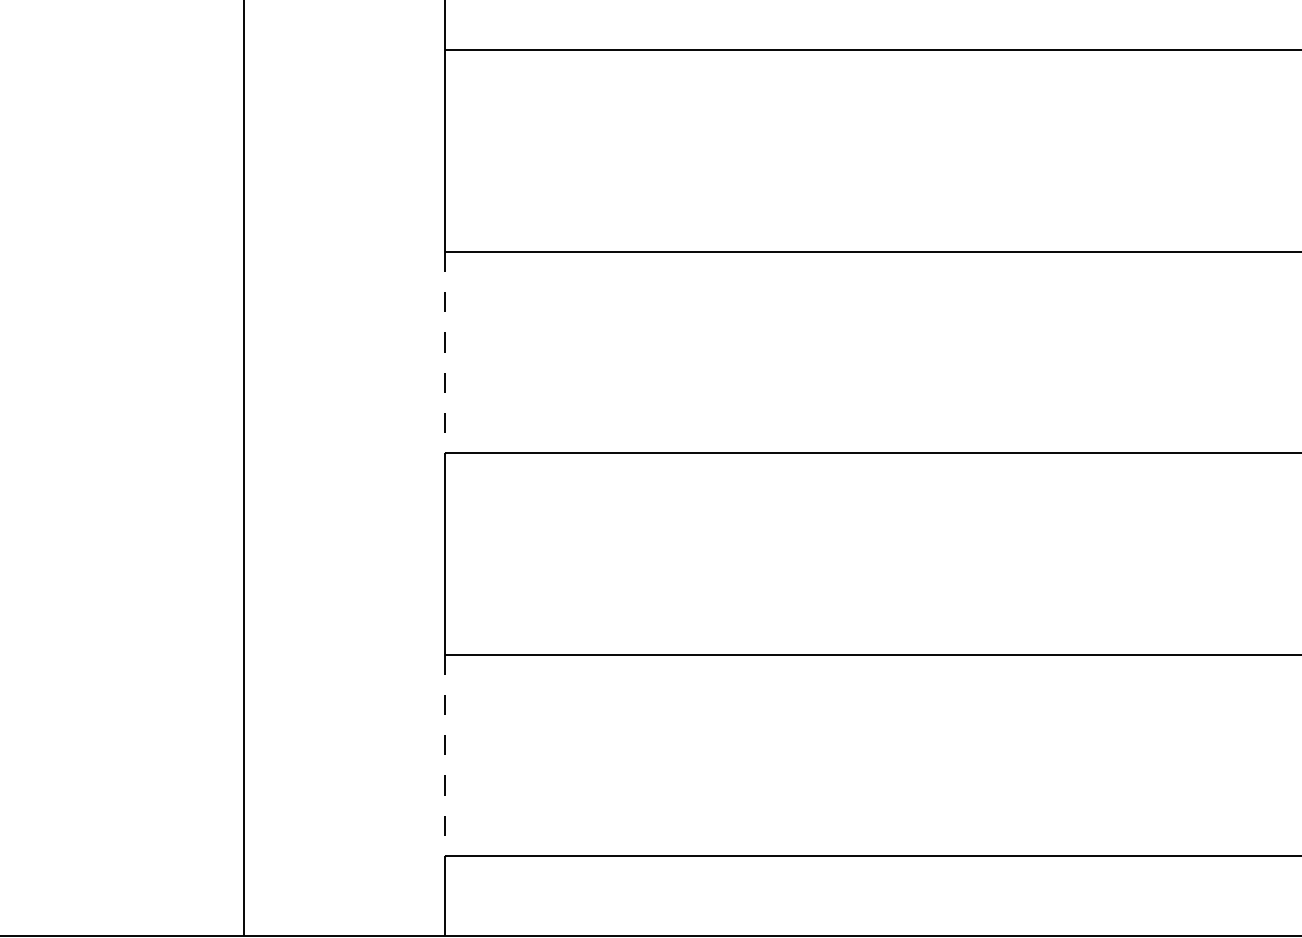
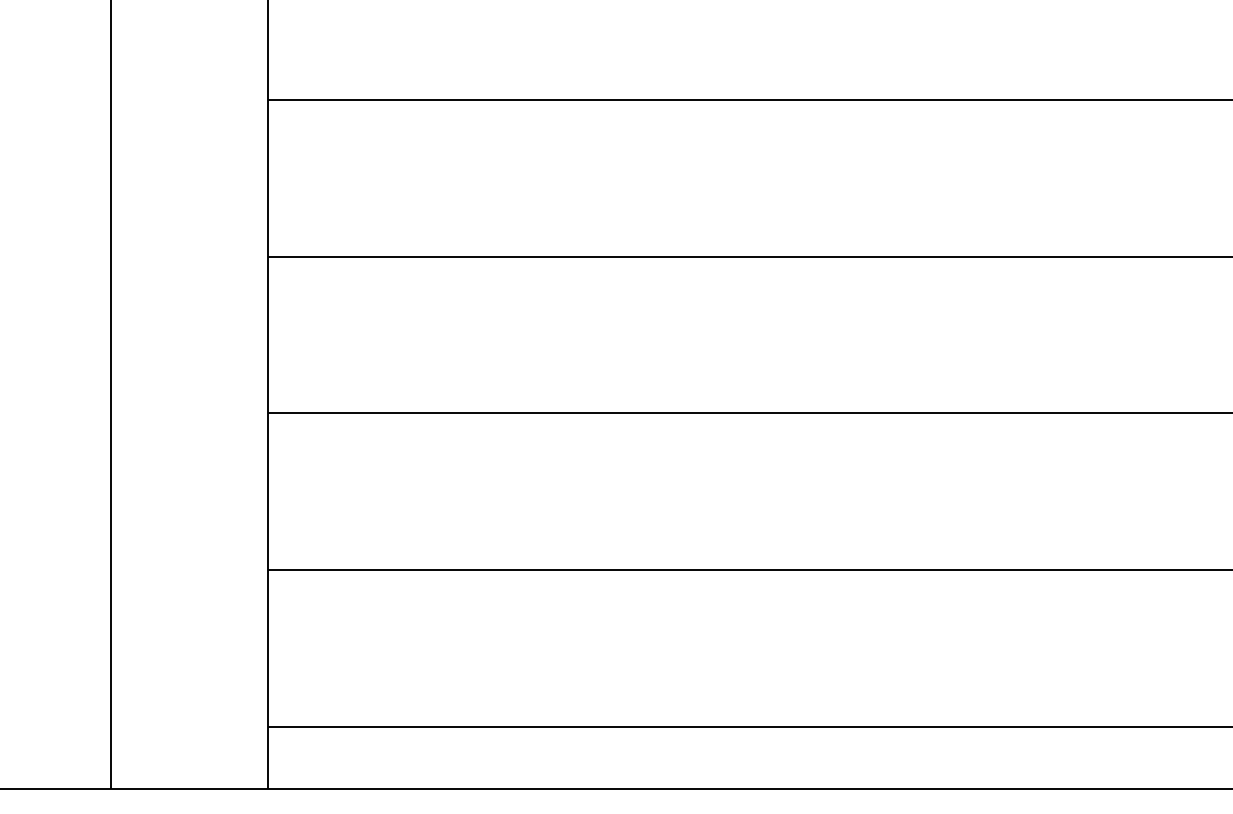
line: (444, 352) -> (267, 335), dashed -> solid
line: (444, 755) -> (267, 648), dashed -> solid

